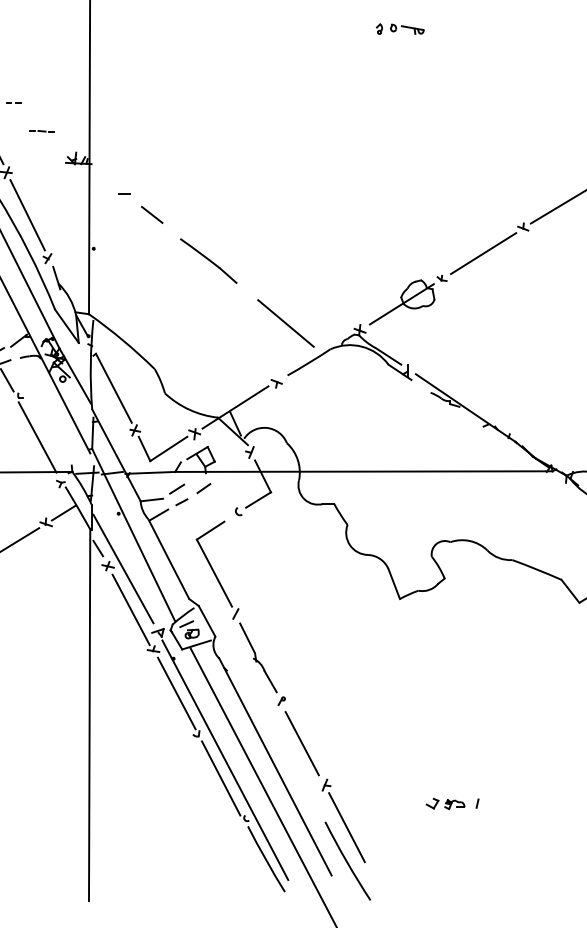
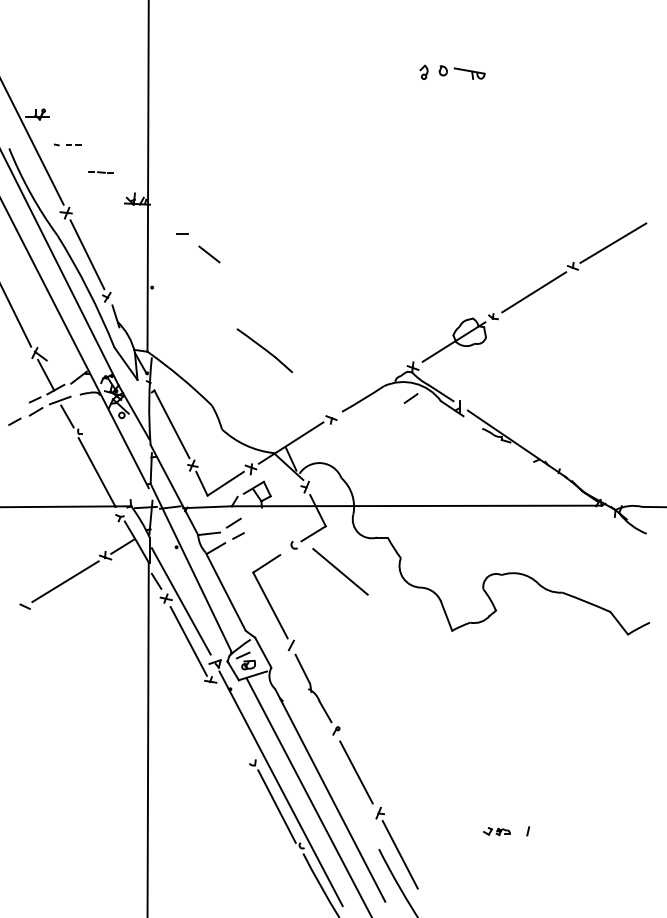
part: (400, 29) -> (452, 72), size x1.4
part: (208, 260) -> (264, 350), moved
line: (285, 323) -> (340, 571), moved
line: (203, 488) -> (410, 398), moved
line: (176, 693) -> (233, 723), removed
part: (445, 803) -> (496, 831), size x0.7

